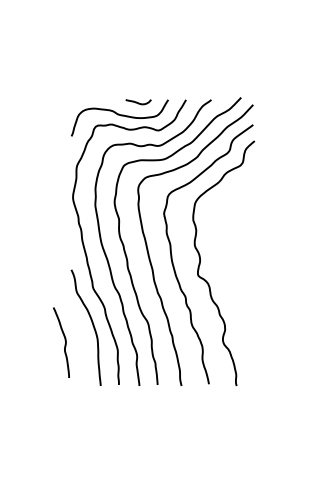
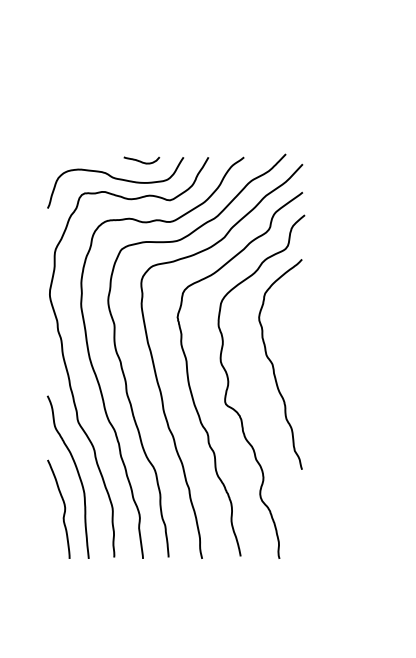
curve: (233, 249) -> (275, 367), added
curve: (64, 340) -> (63, 506), moved

